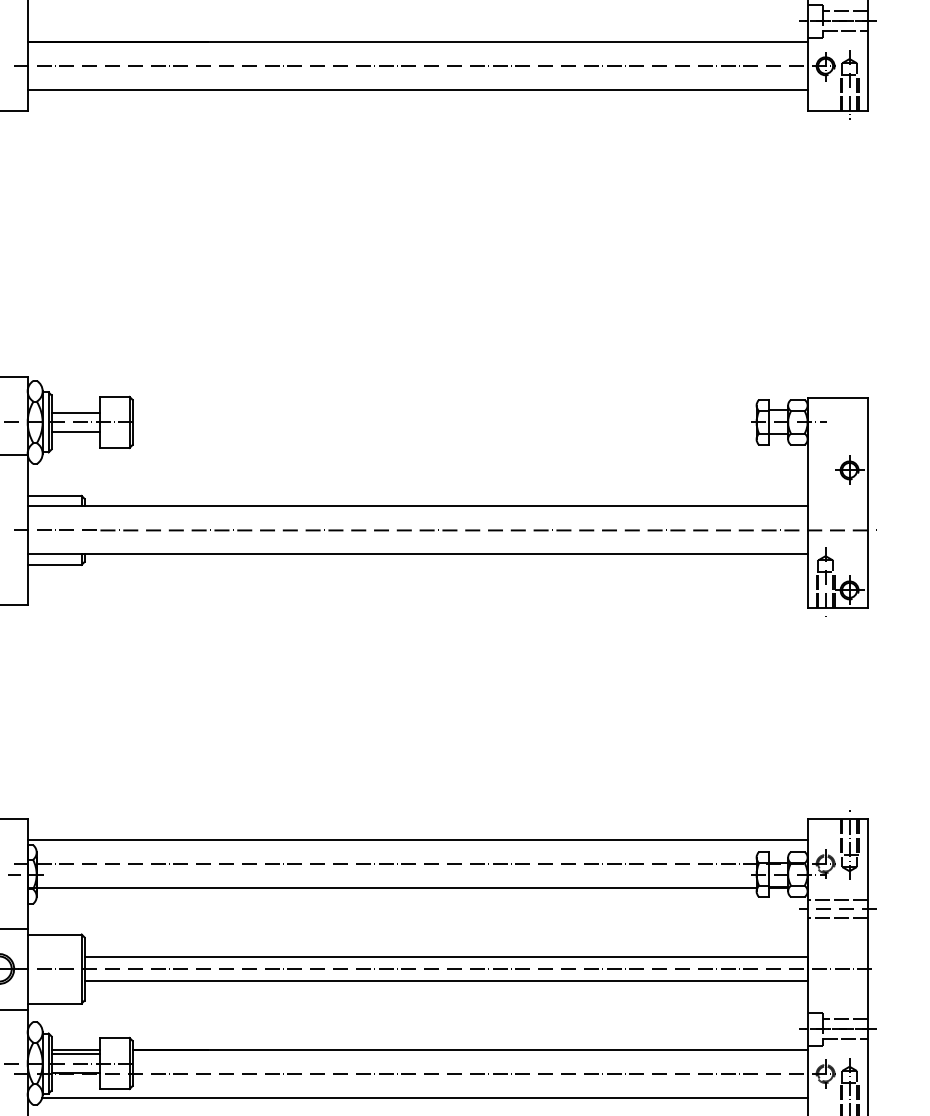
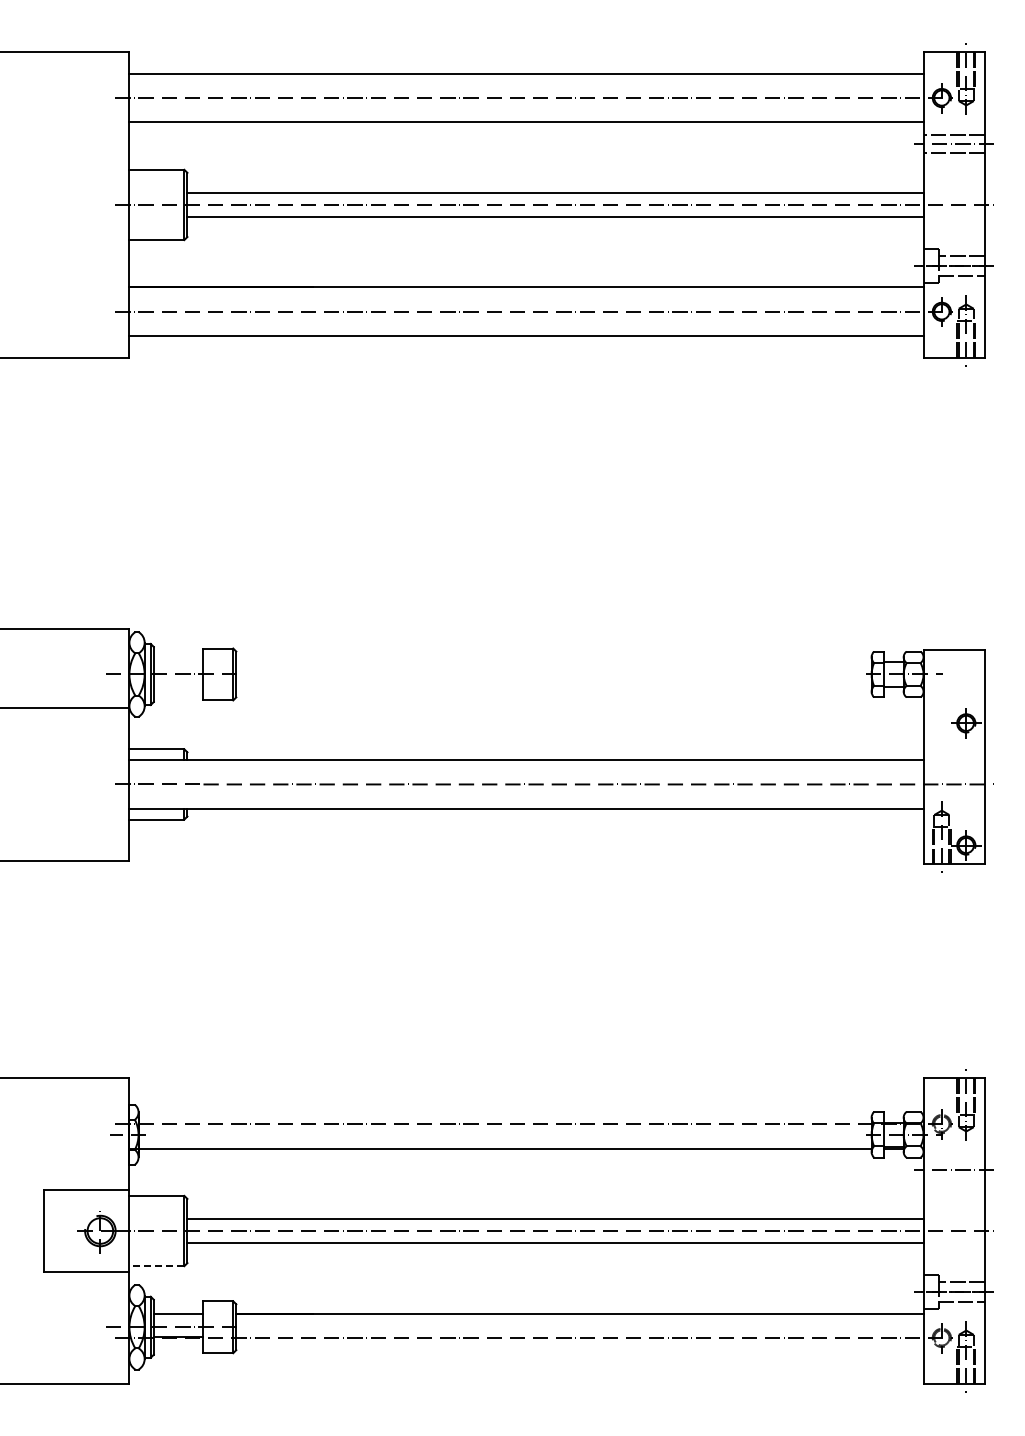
line: (74, 412) -> (177, 664), removed
line: (74, 432) -> (177, 684), removed
line: (417, 839) -> (526, 1099), removed
line: (837, 899) -> (953, 1160), removed
line: (837, 918) -> (953, 1179), removed
line: (54, 1003) -> (156, 1266), solid -> dashed
line: (74, 1053) -> (177, 1317), removed
line: (424, 1098) -> (533, 1362), removed

